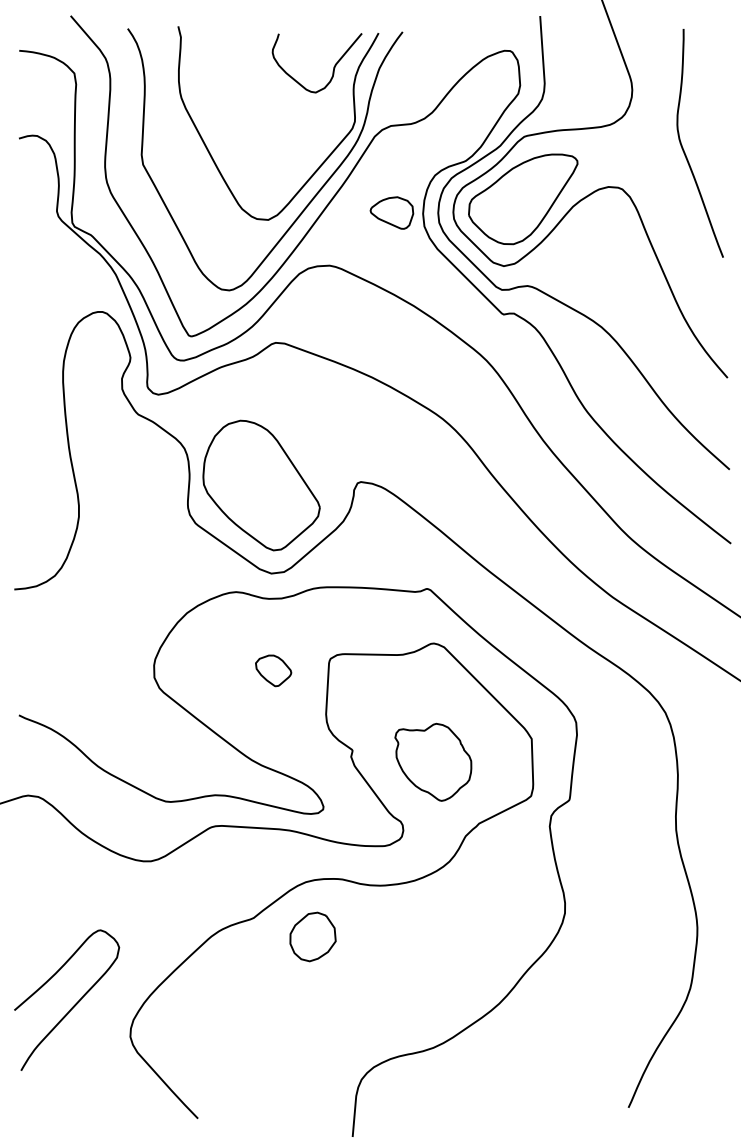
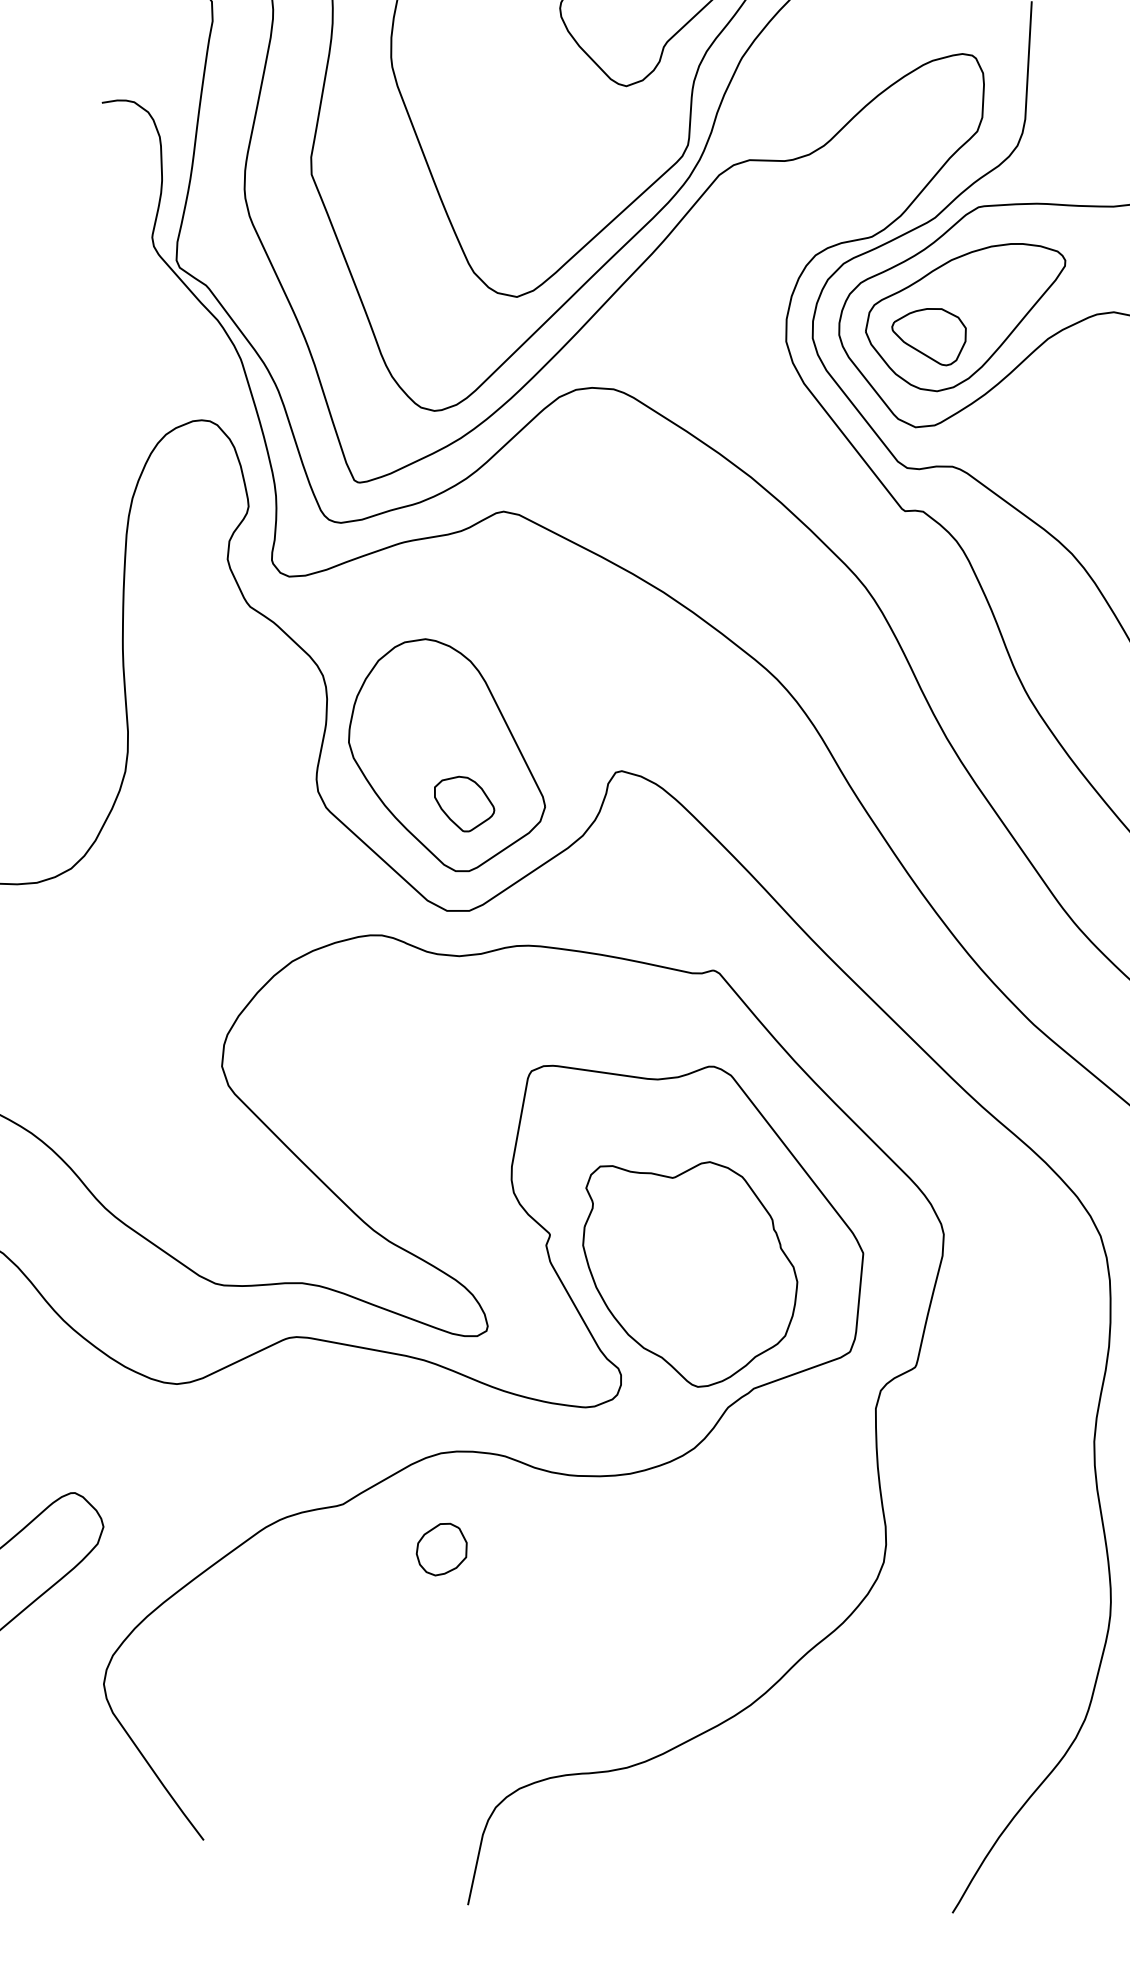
part: (391, 212) -> (928, 334), moved
part: (273, 670) -> (463, 803), moved
part: (433, 762) -> (687, 1272), size x1.67
part: (313, 936) -> (442, 1549), size x0.62

